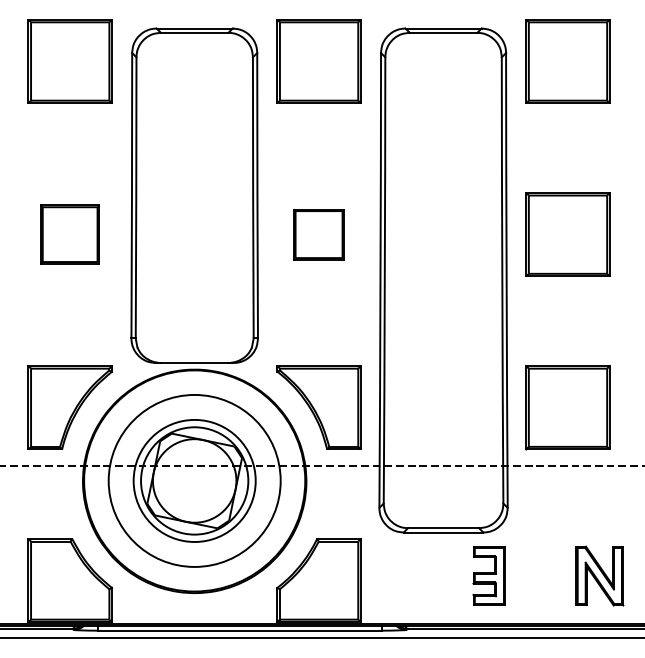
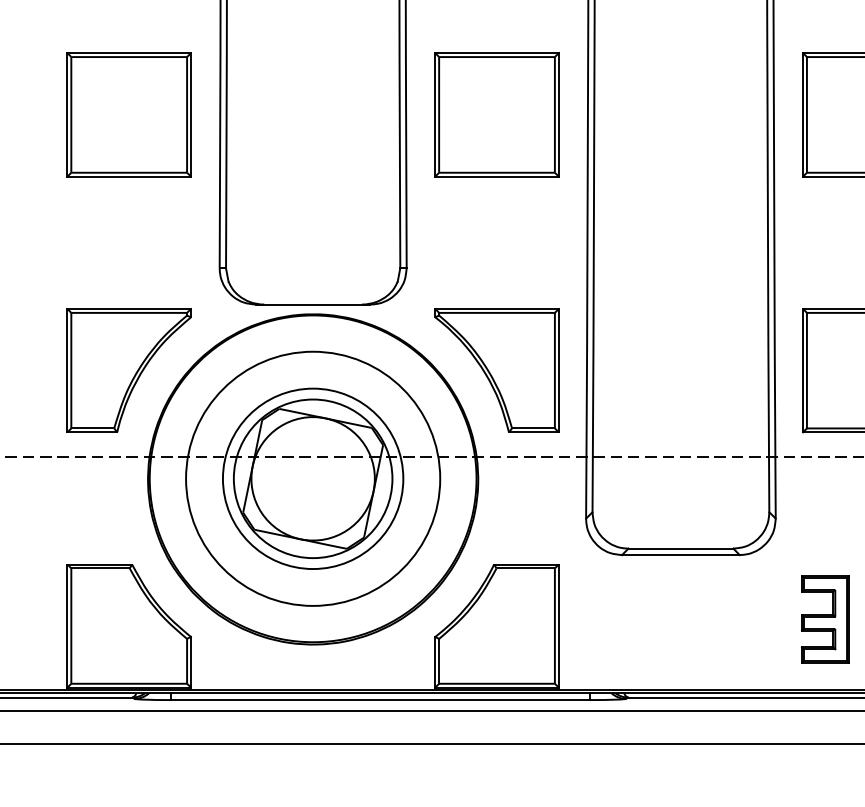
part: (69, 234) -> (128, 114), size x1.43
part: (318, 234) -> (496, 114), size x1.67
part: (488, 575) -> (824, 618), moved

